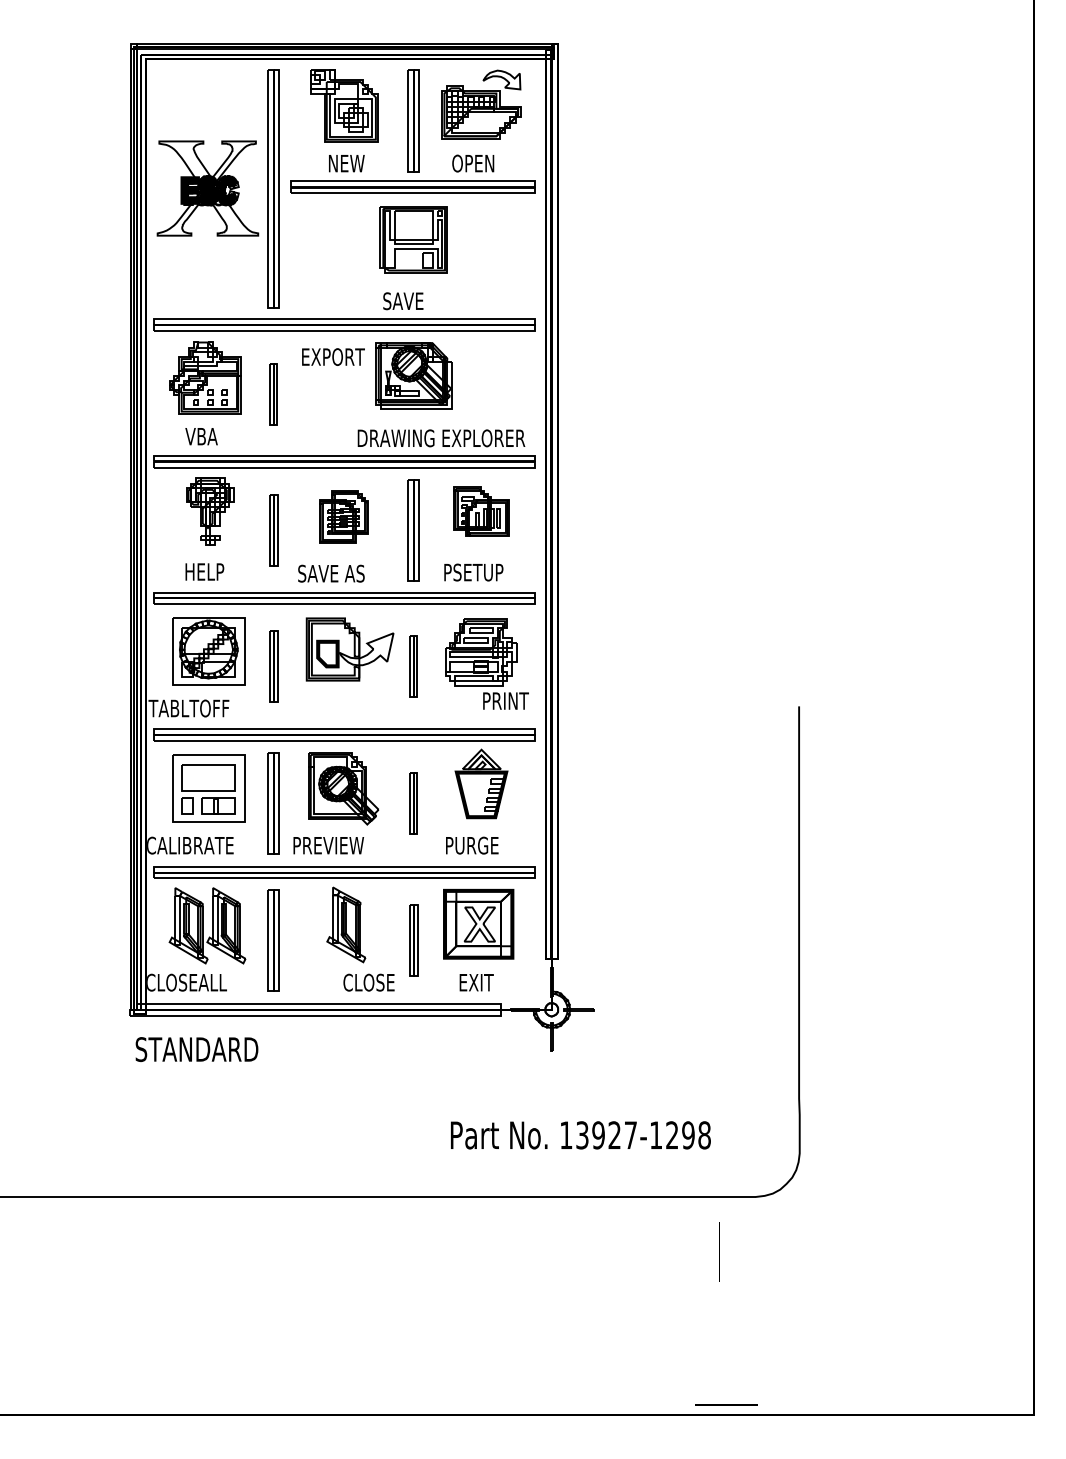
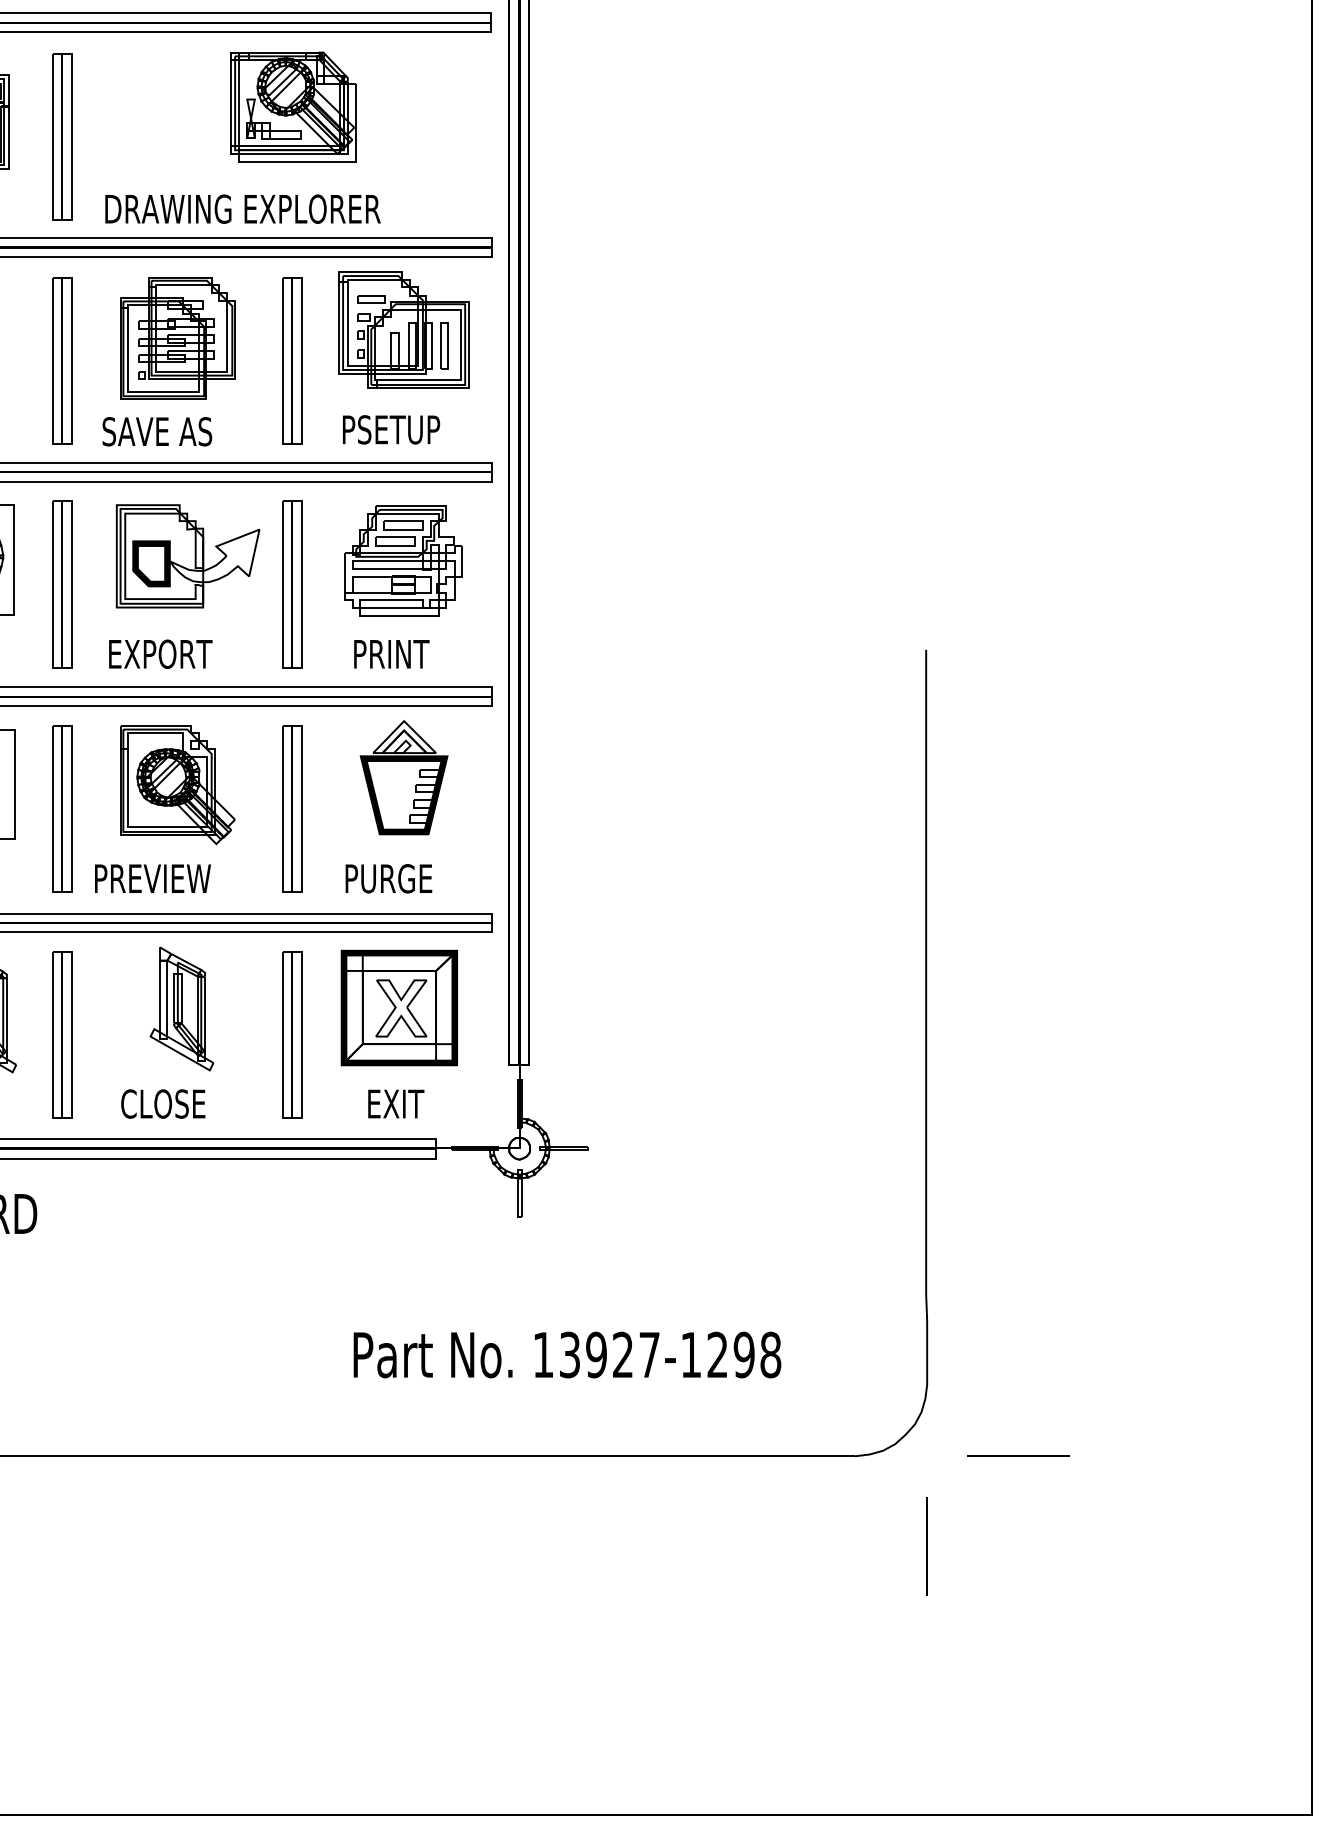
text: (333, 356) -> (160, 653), moved
part: (273, 394) -> (62, 137), size x1.67
text: (441, 438) -> (242, 209), moved
part: (481, 511) -> (404, 329), size x1.43
part: (343, 516) -> (177, 337), size x1.43
part: (273, 530) -> (62, 360), size x1.43
part: (273, 666) -> (62, 584), size x1.43
part: (413, 666) -> (292, 584), size x1.67
text: (505, 700) -> (390, 653), moved
part: (413, 803) -> (292, 809), size x1.67
part: (413, 940) -> (292, 1034), size x1.43
text: (368, 982) -> (162, 1103), moved
line: (719, 1251) -> (926, 1545), moved
line: (726, 1404) -> (1018, 1455), moved

